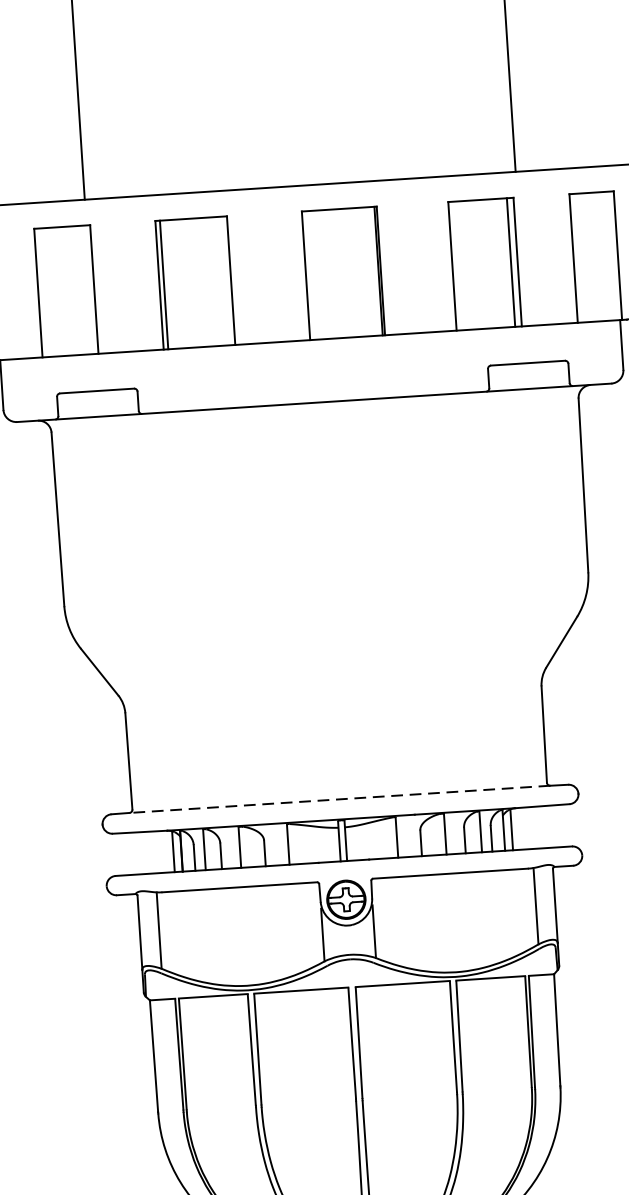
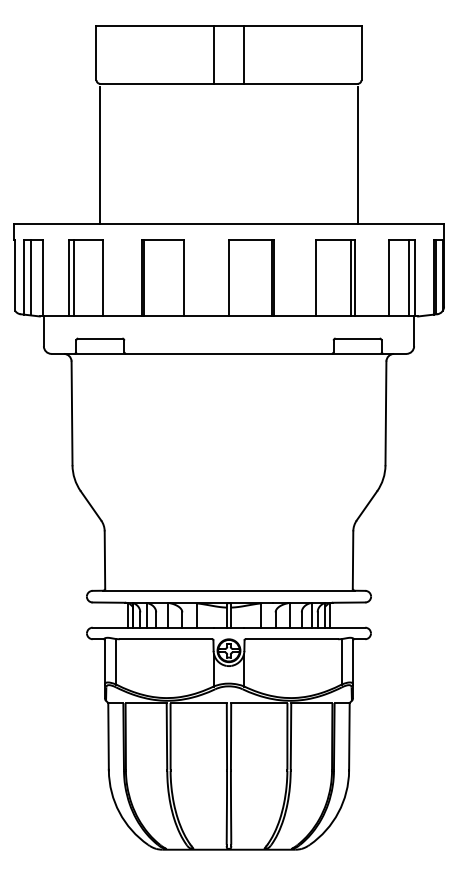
line: (608, 255) -> (409, 277), added
line: (47, 291) -> (74, 277), added
line: (339, 798) -> (228, 590), dashed -> solid

